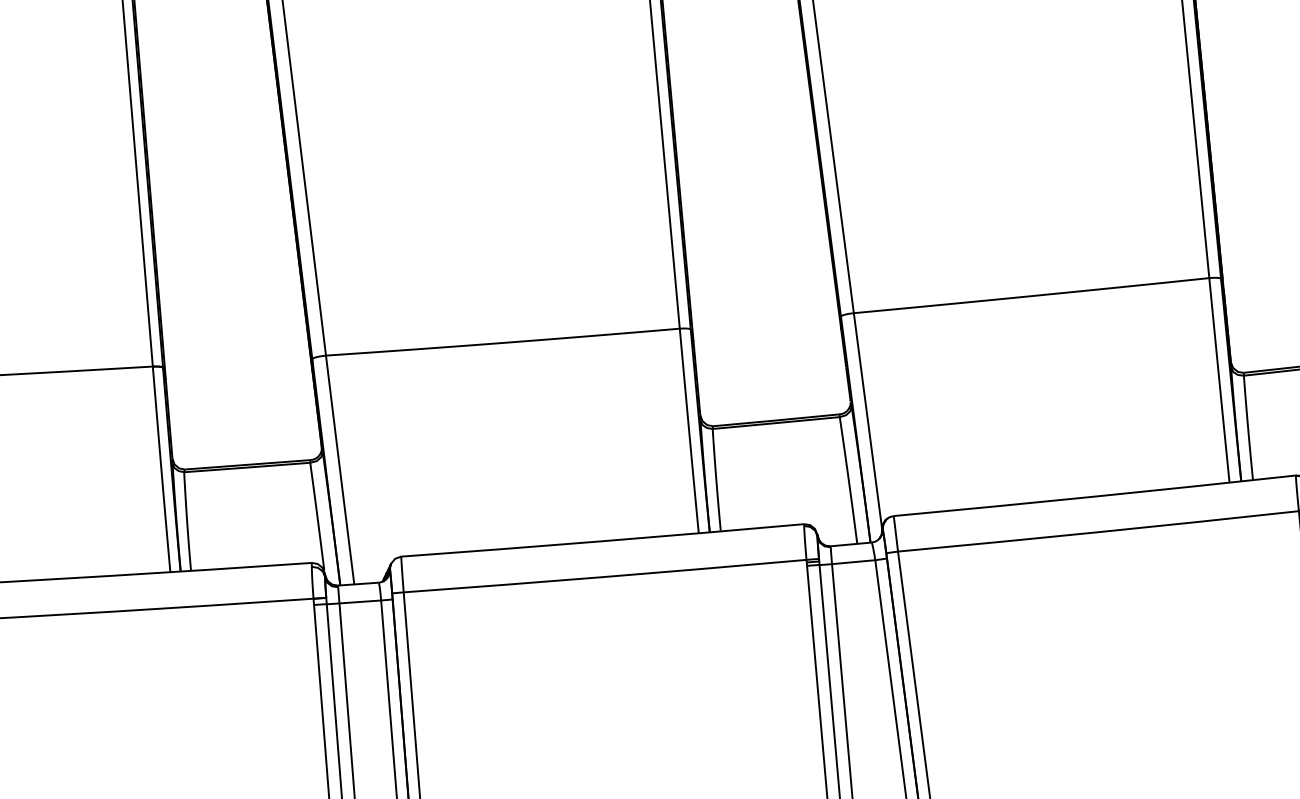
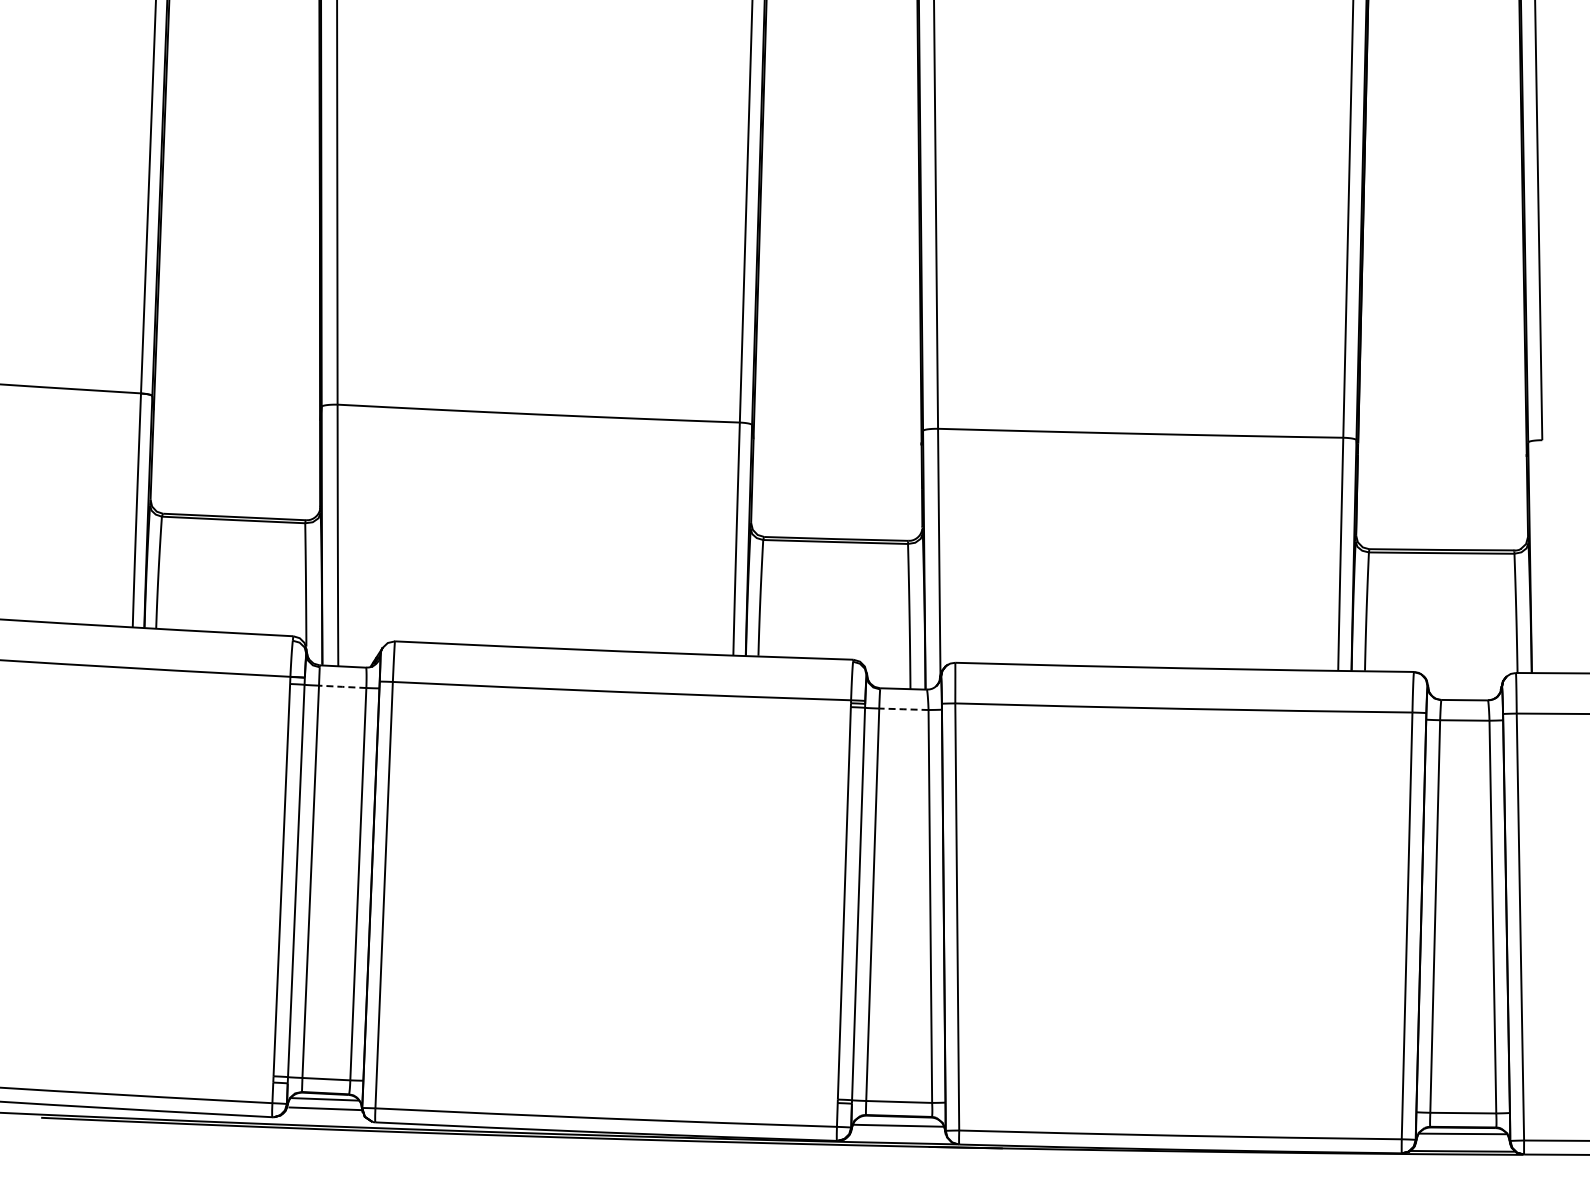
line: (853, 562) -> (903, 709), solid -> dashed
line: (360, 601) -> (342, 686), solid -> dashed

